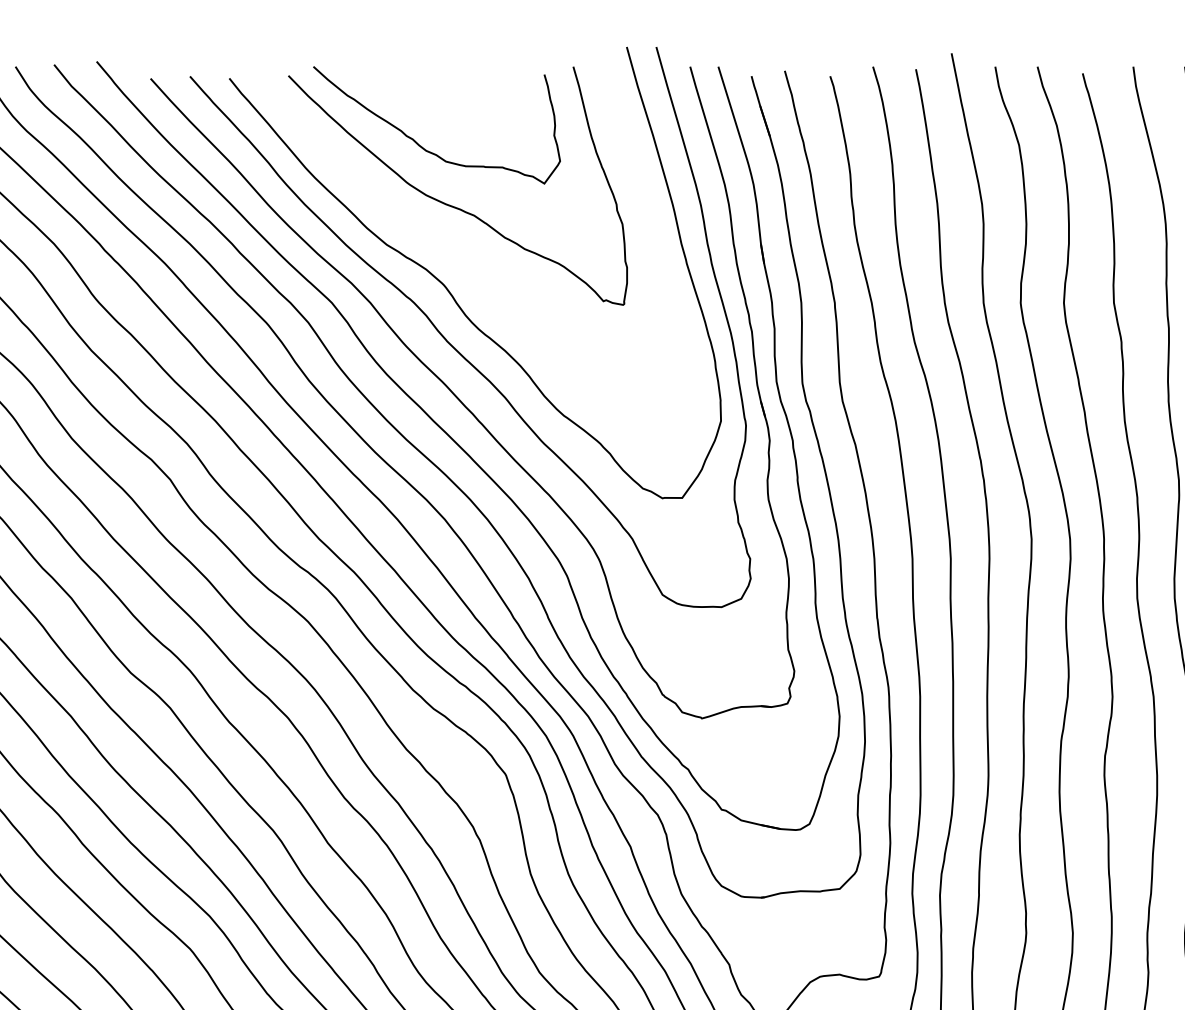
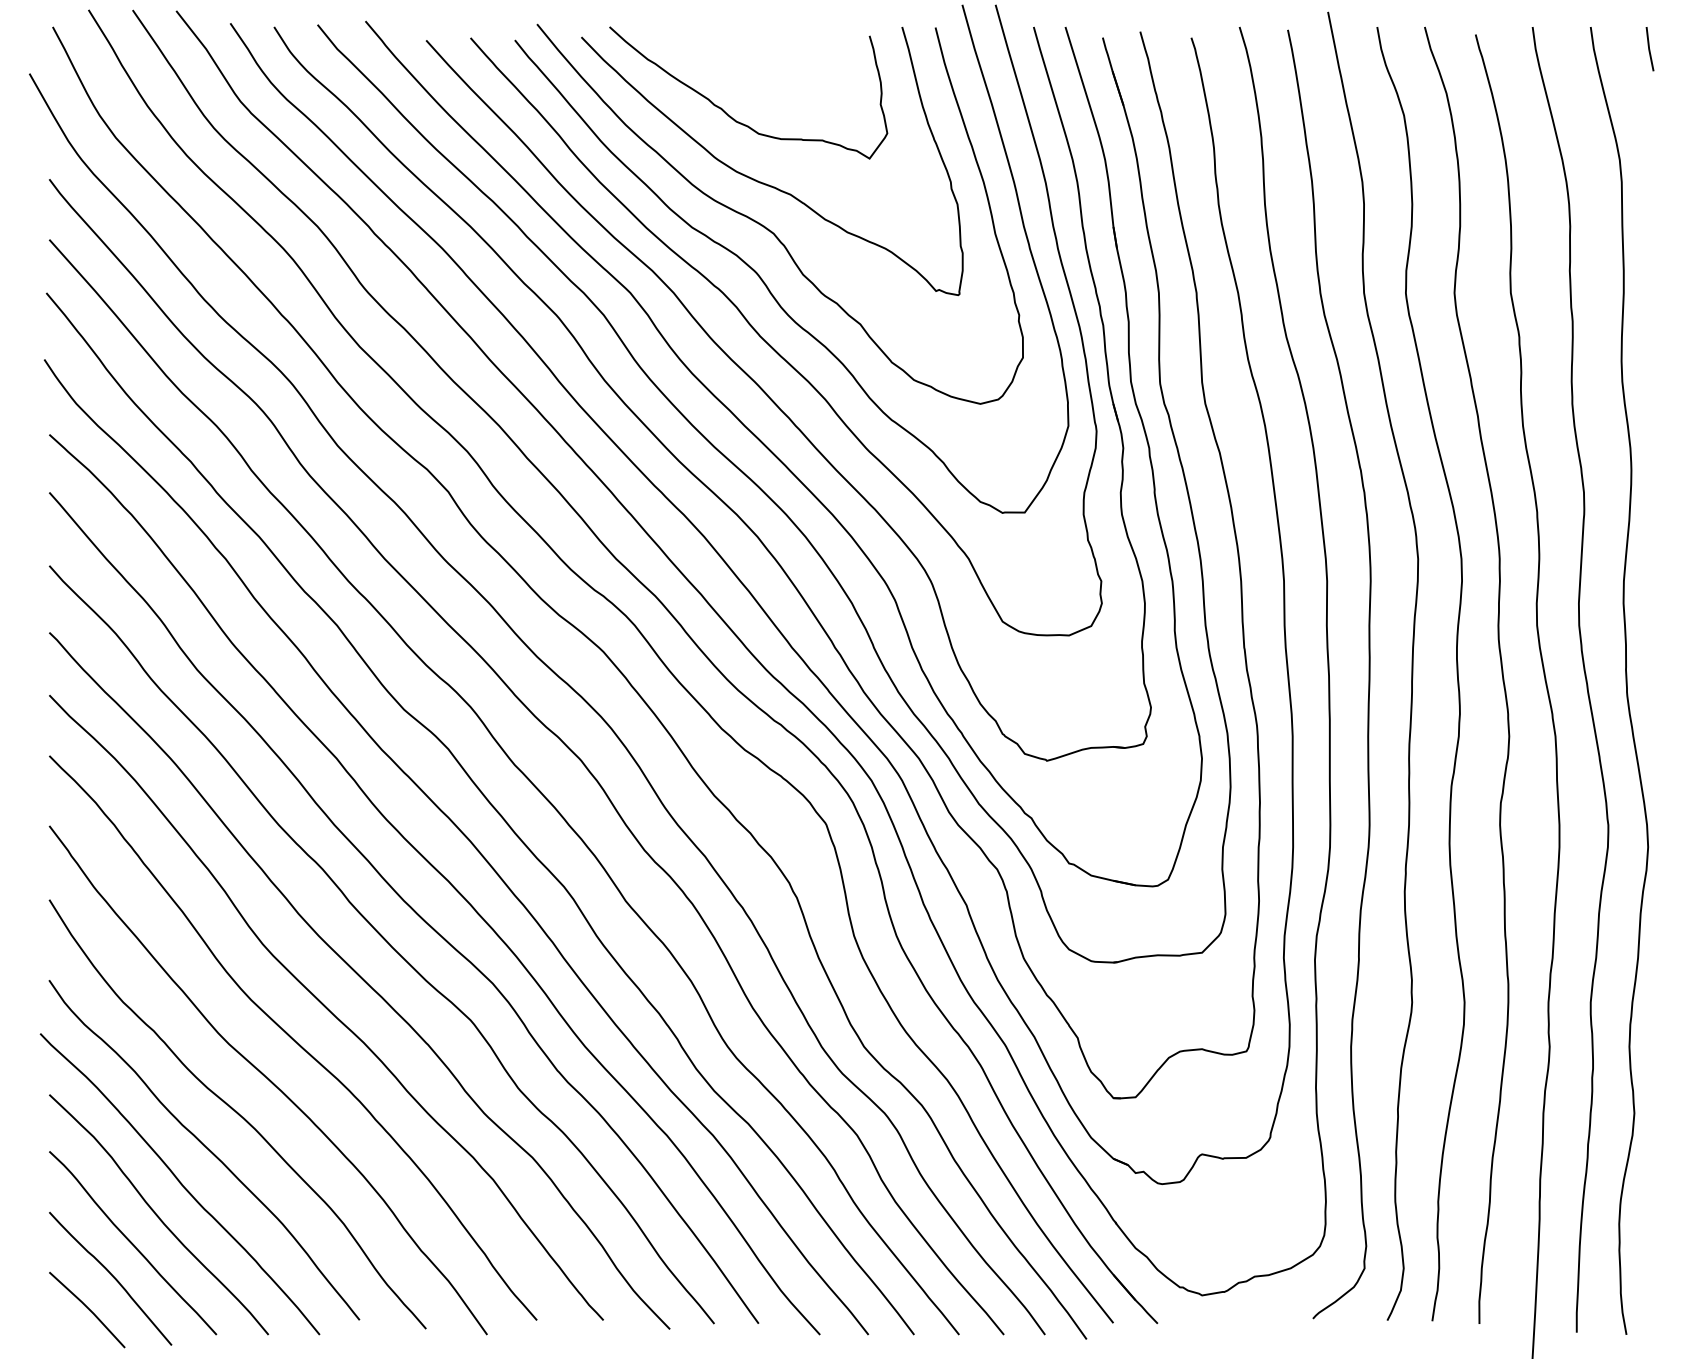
curve: (454, 245) -> (768, 228), added

